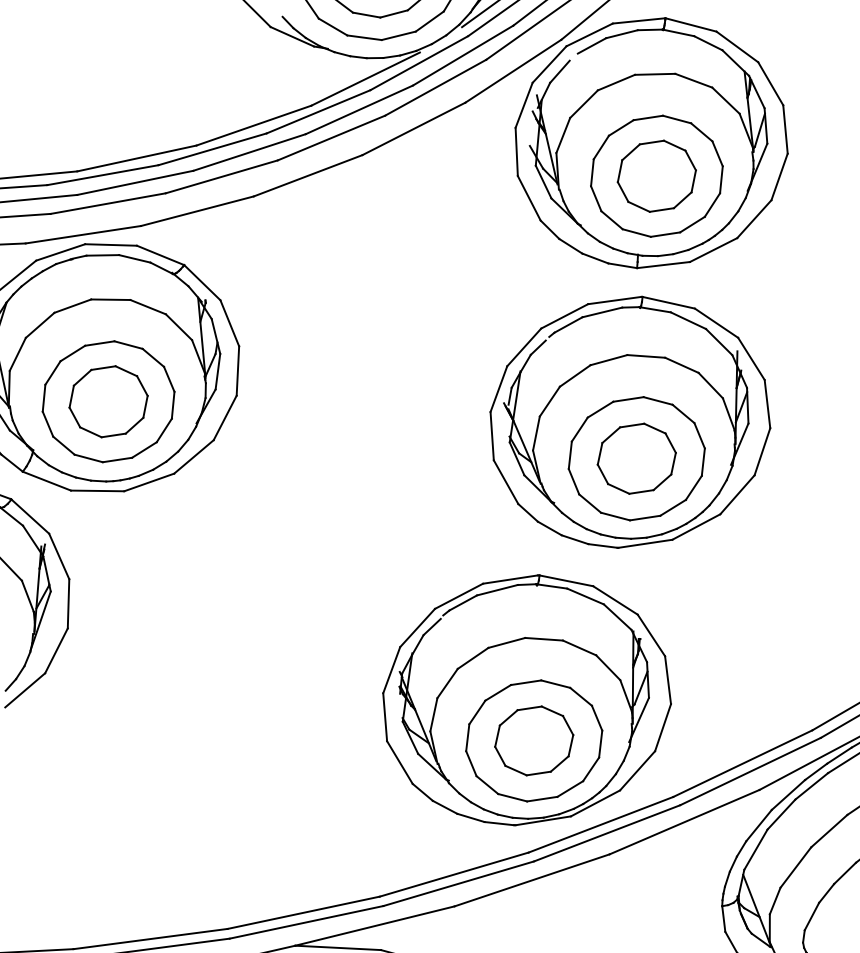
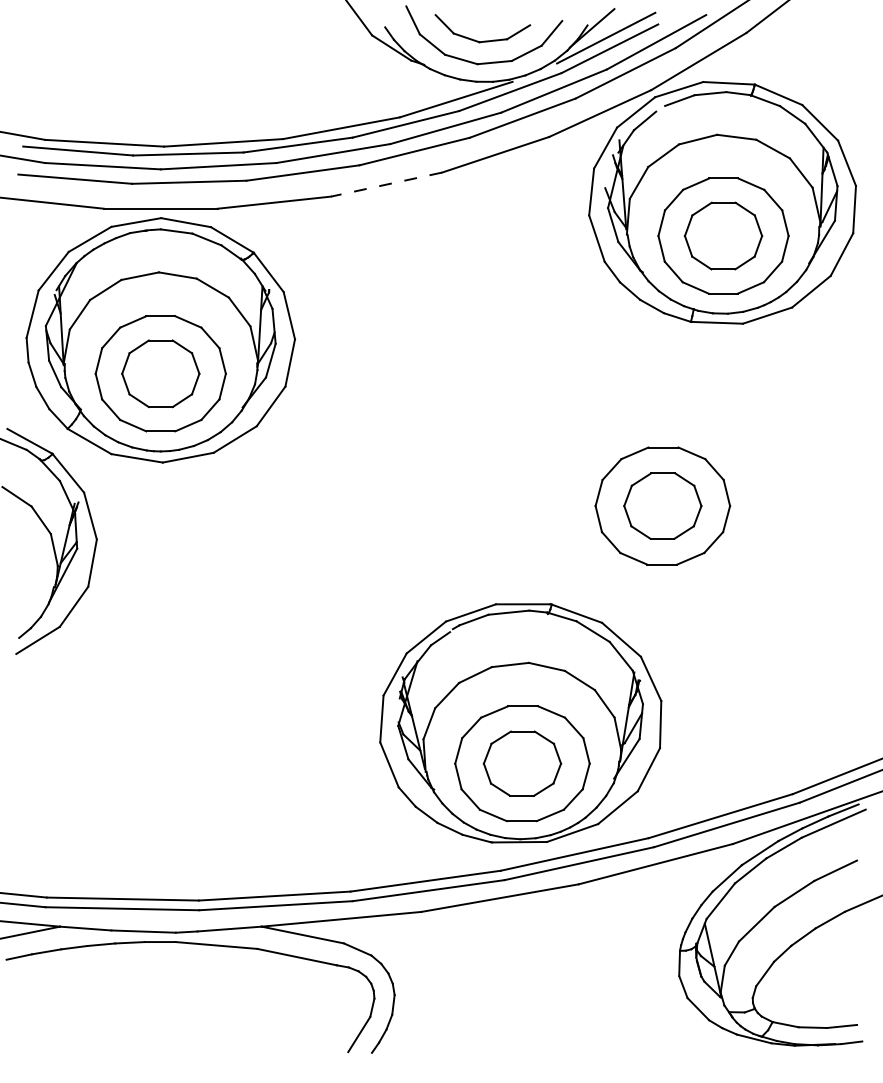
line: (308, 175) -> (386, 184), solid -> dashed
part: (628, 422) -> (660, 469), removed

